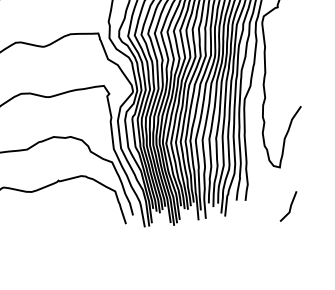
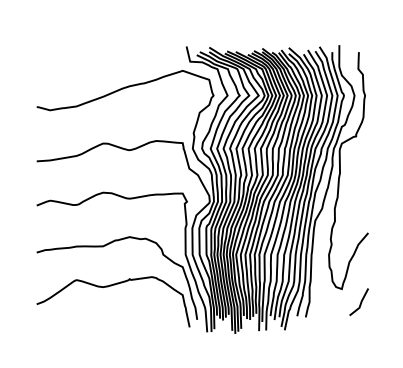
line: (290, 206) -> (360, 302), moved

